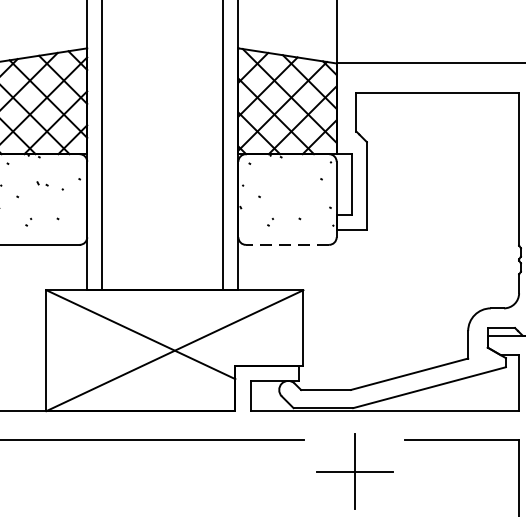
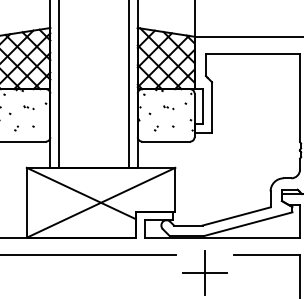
part: (49, 185) -> (28, 107), size x0.62
part: (291, 185) -> (168, 107), added
line: (286, 244) -> (165, 141), dashed -> solid

